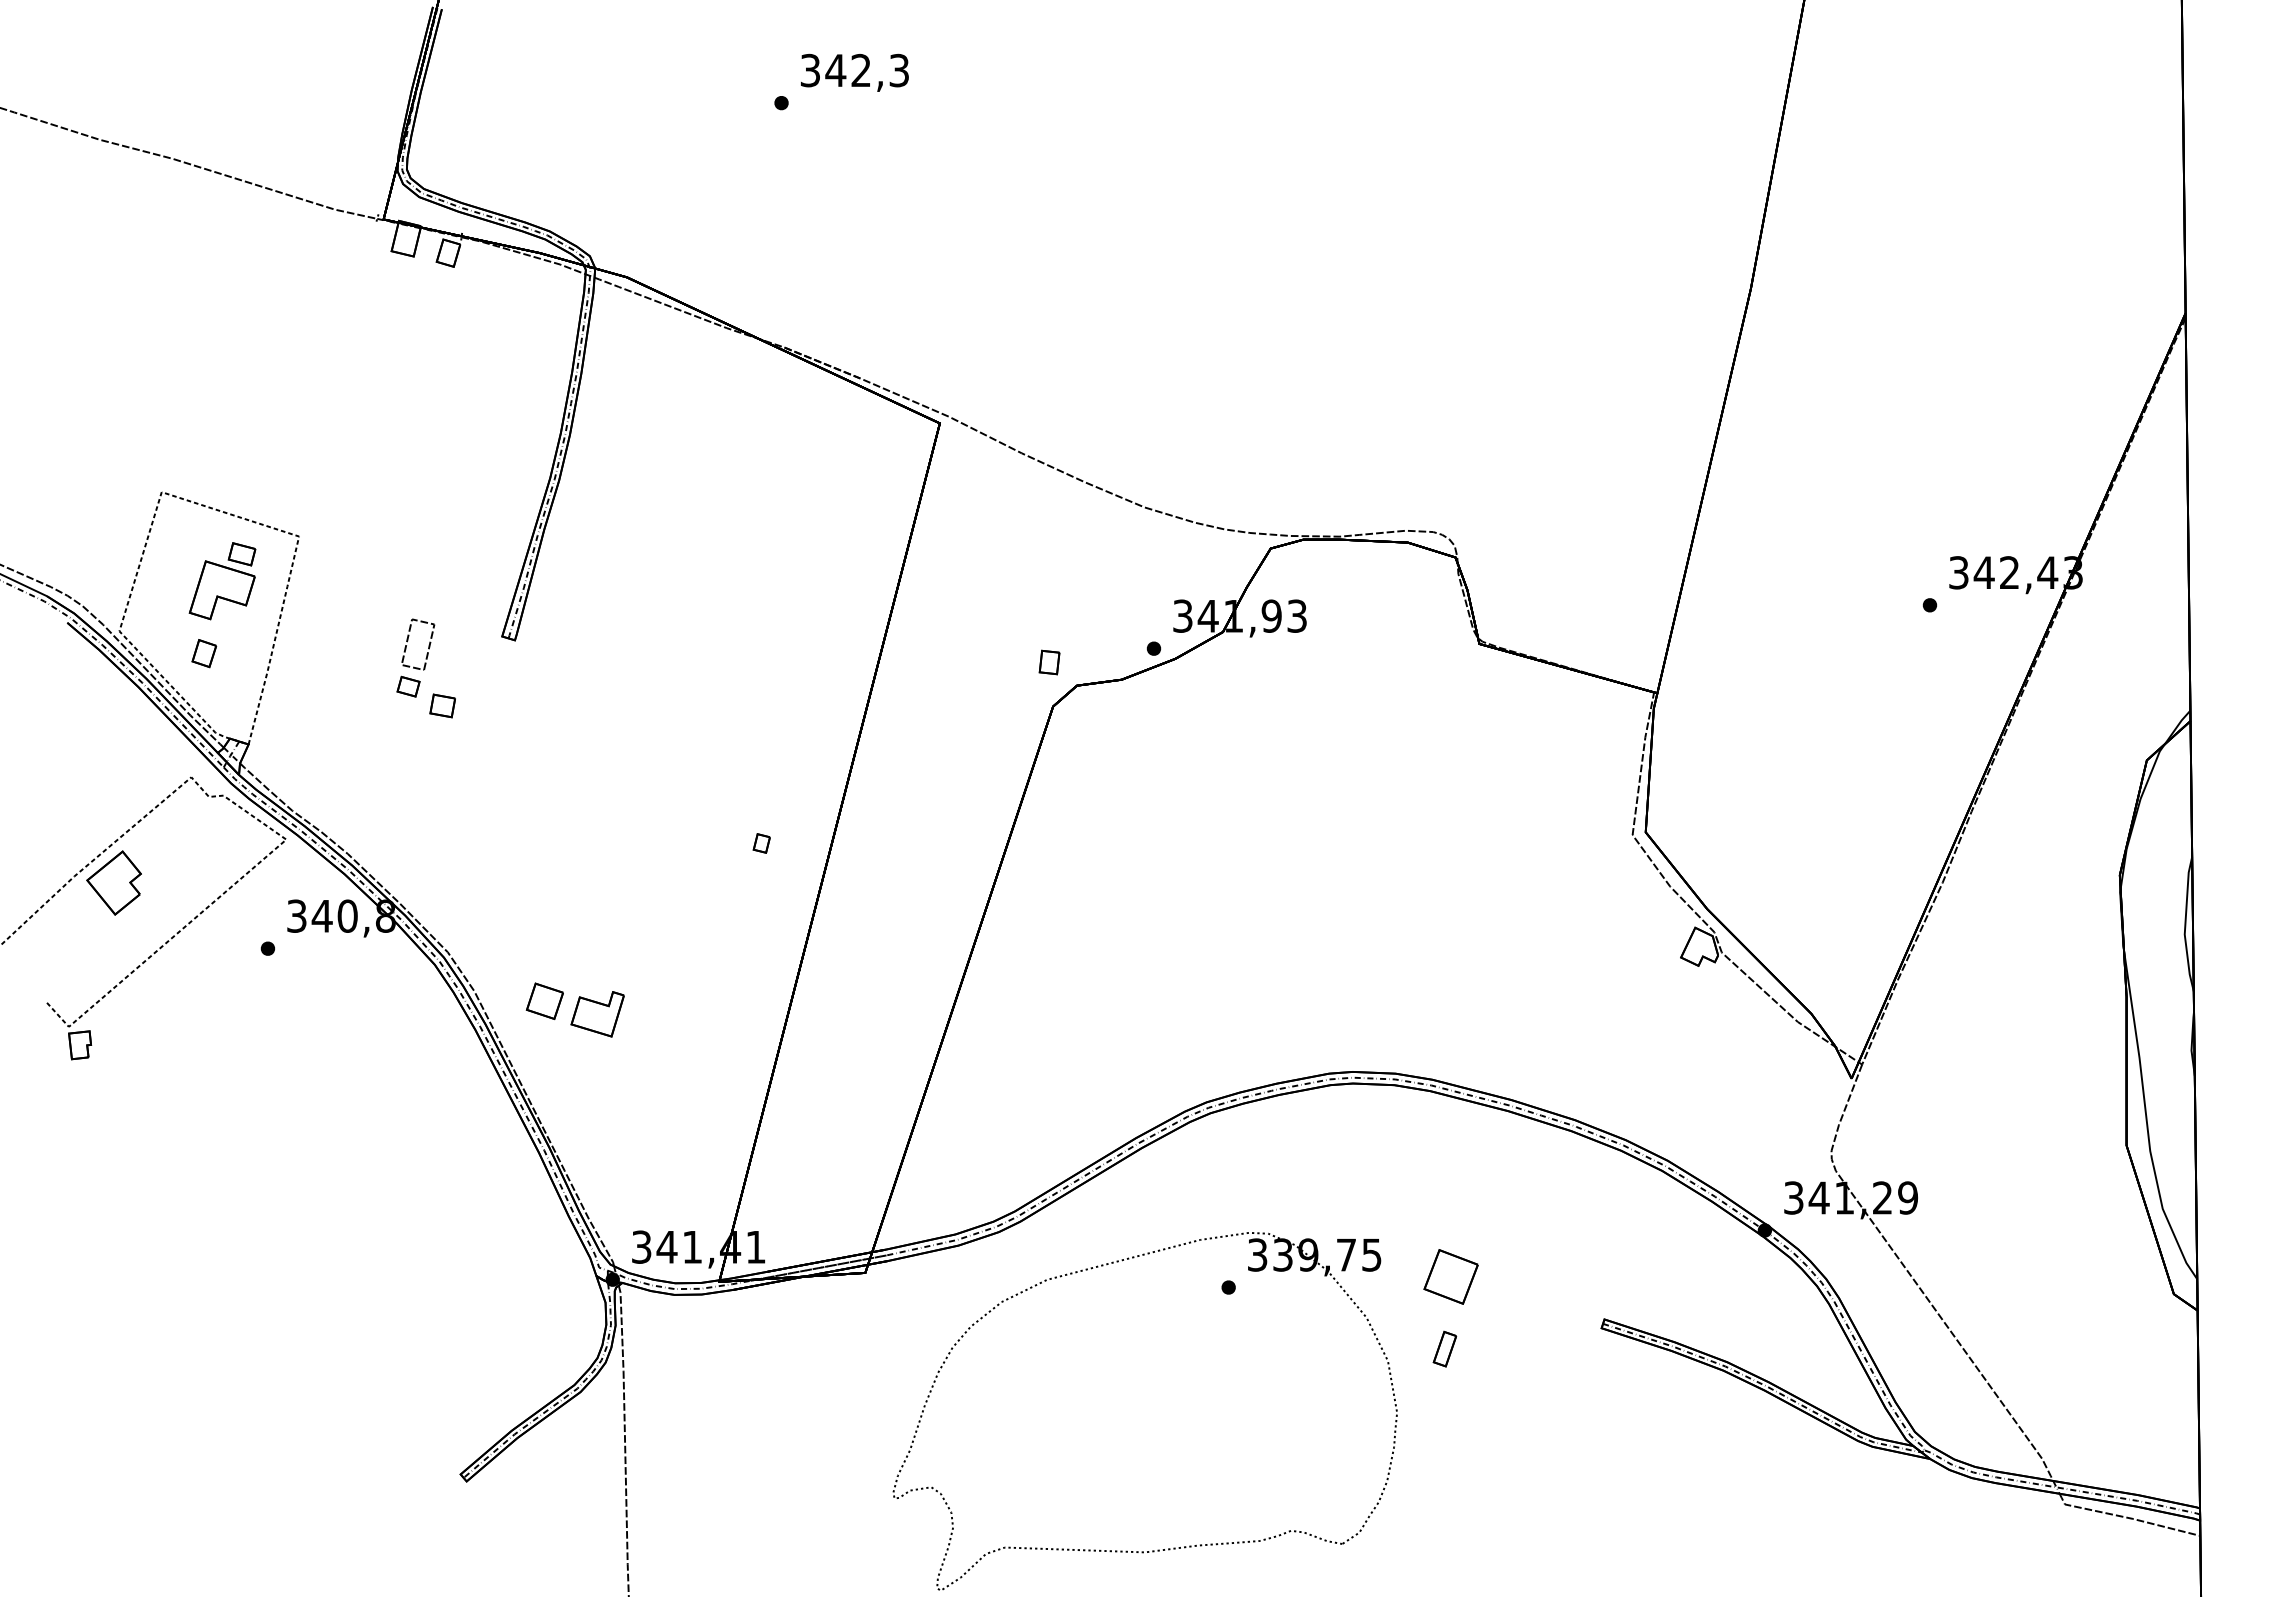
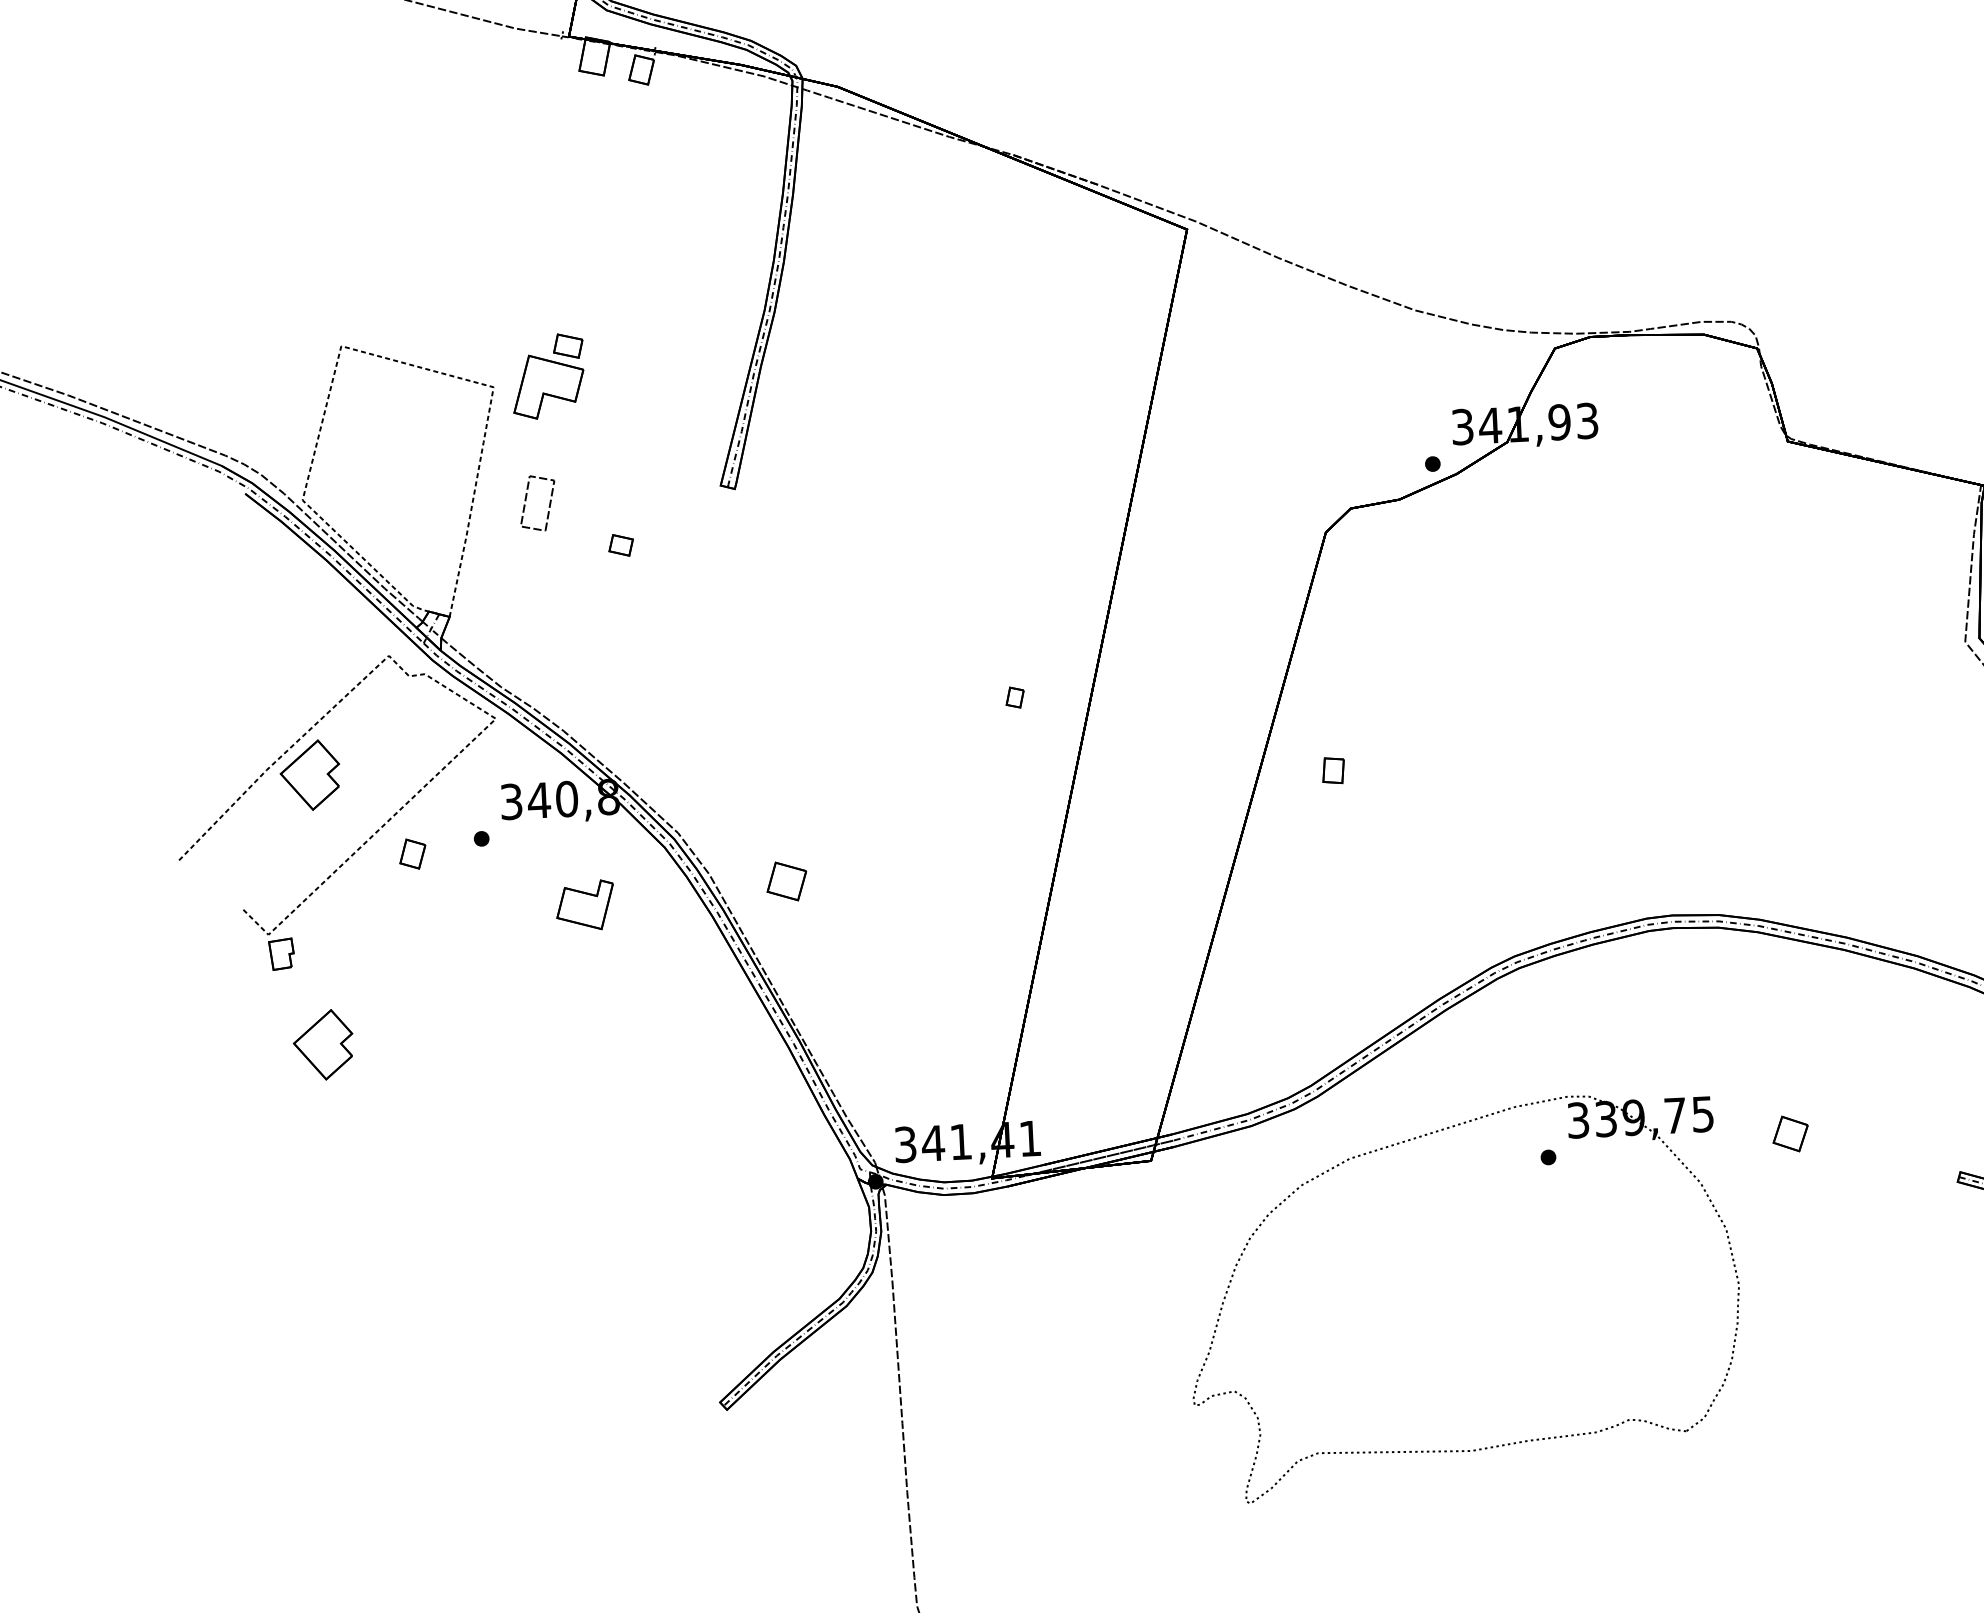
part: (222, 581) -> (548, 376), moved
part: (428, 645) -> (549, 503), moved
part: (204, 653) -> (412, 854), moved
part: (1049, 662) -> (1333, 770), moved
part: (442, 705) -> (659, 564), removed
part: (597, 1014) -> (585, 905), moved
part: (113, 1129) -> (322, 1044), added
part: (1450, 1276) -> (1790, 1133), size x0.6
part: (1444, 1348) -> (1787, 1212), removed

